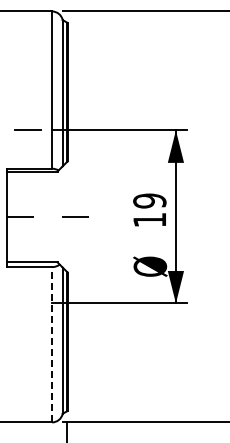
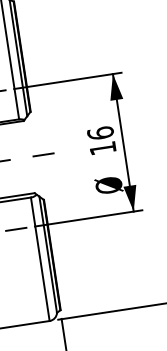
text: (149, 200) -> (100, 132), 19 -> 16
line: (27, 303) -> (15, 229), added
line: (52, 344) -> (40, 259), dashed -> solid

